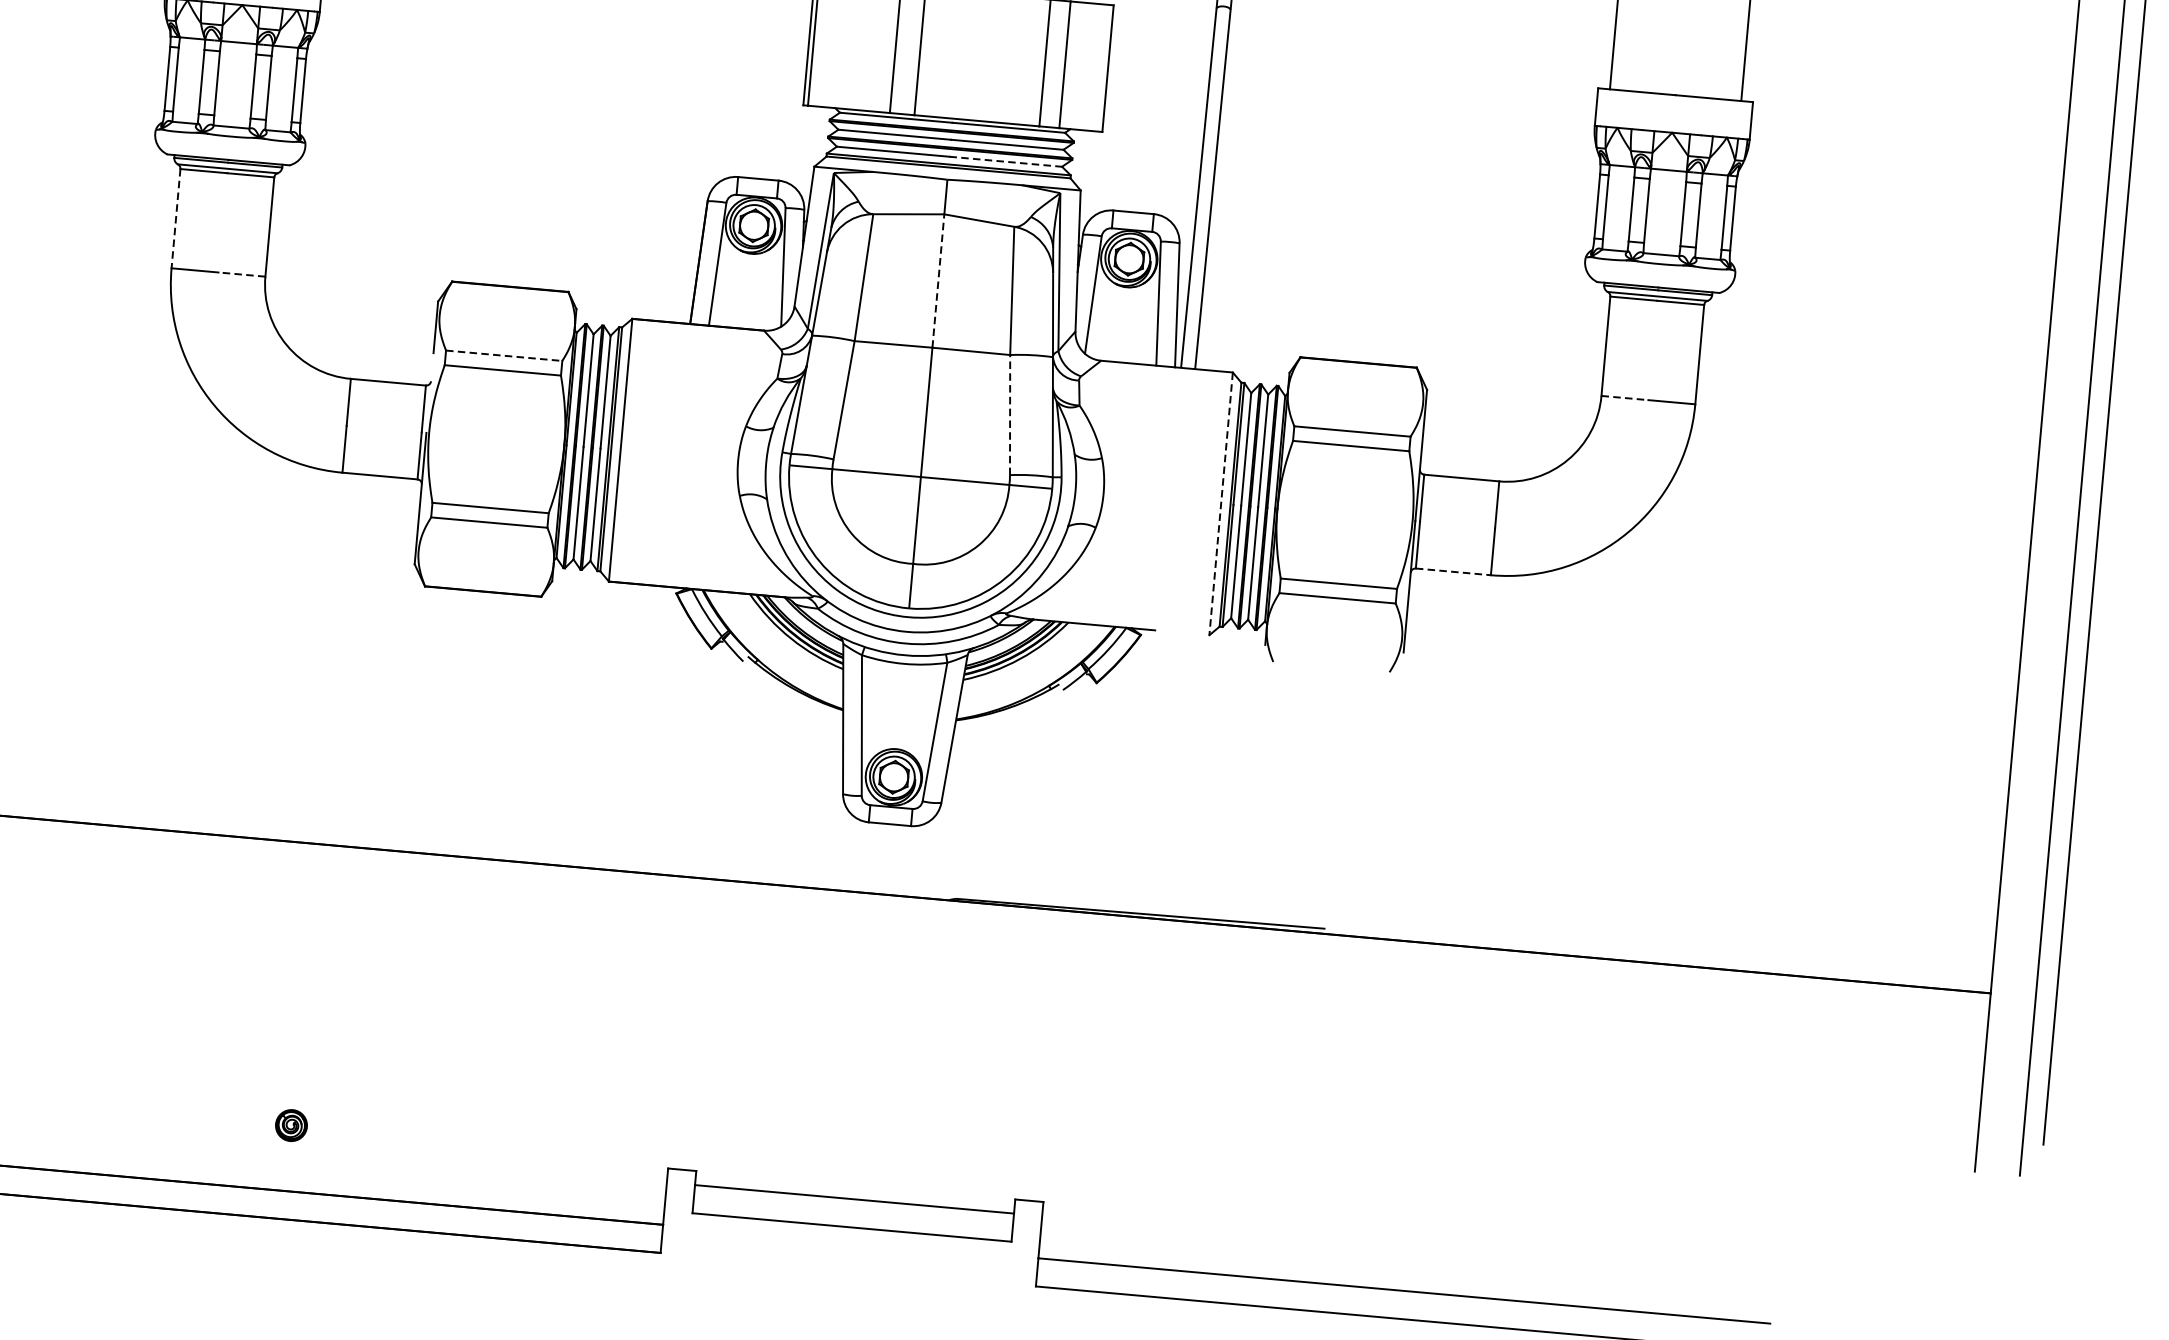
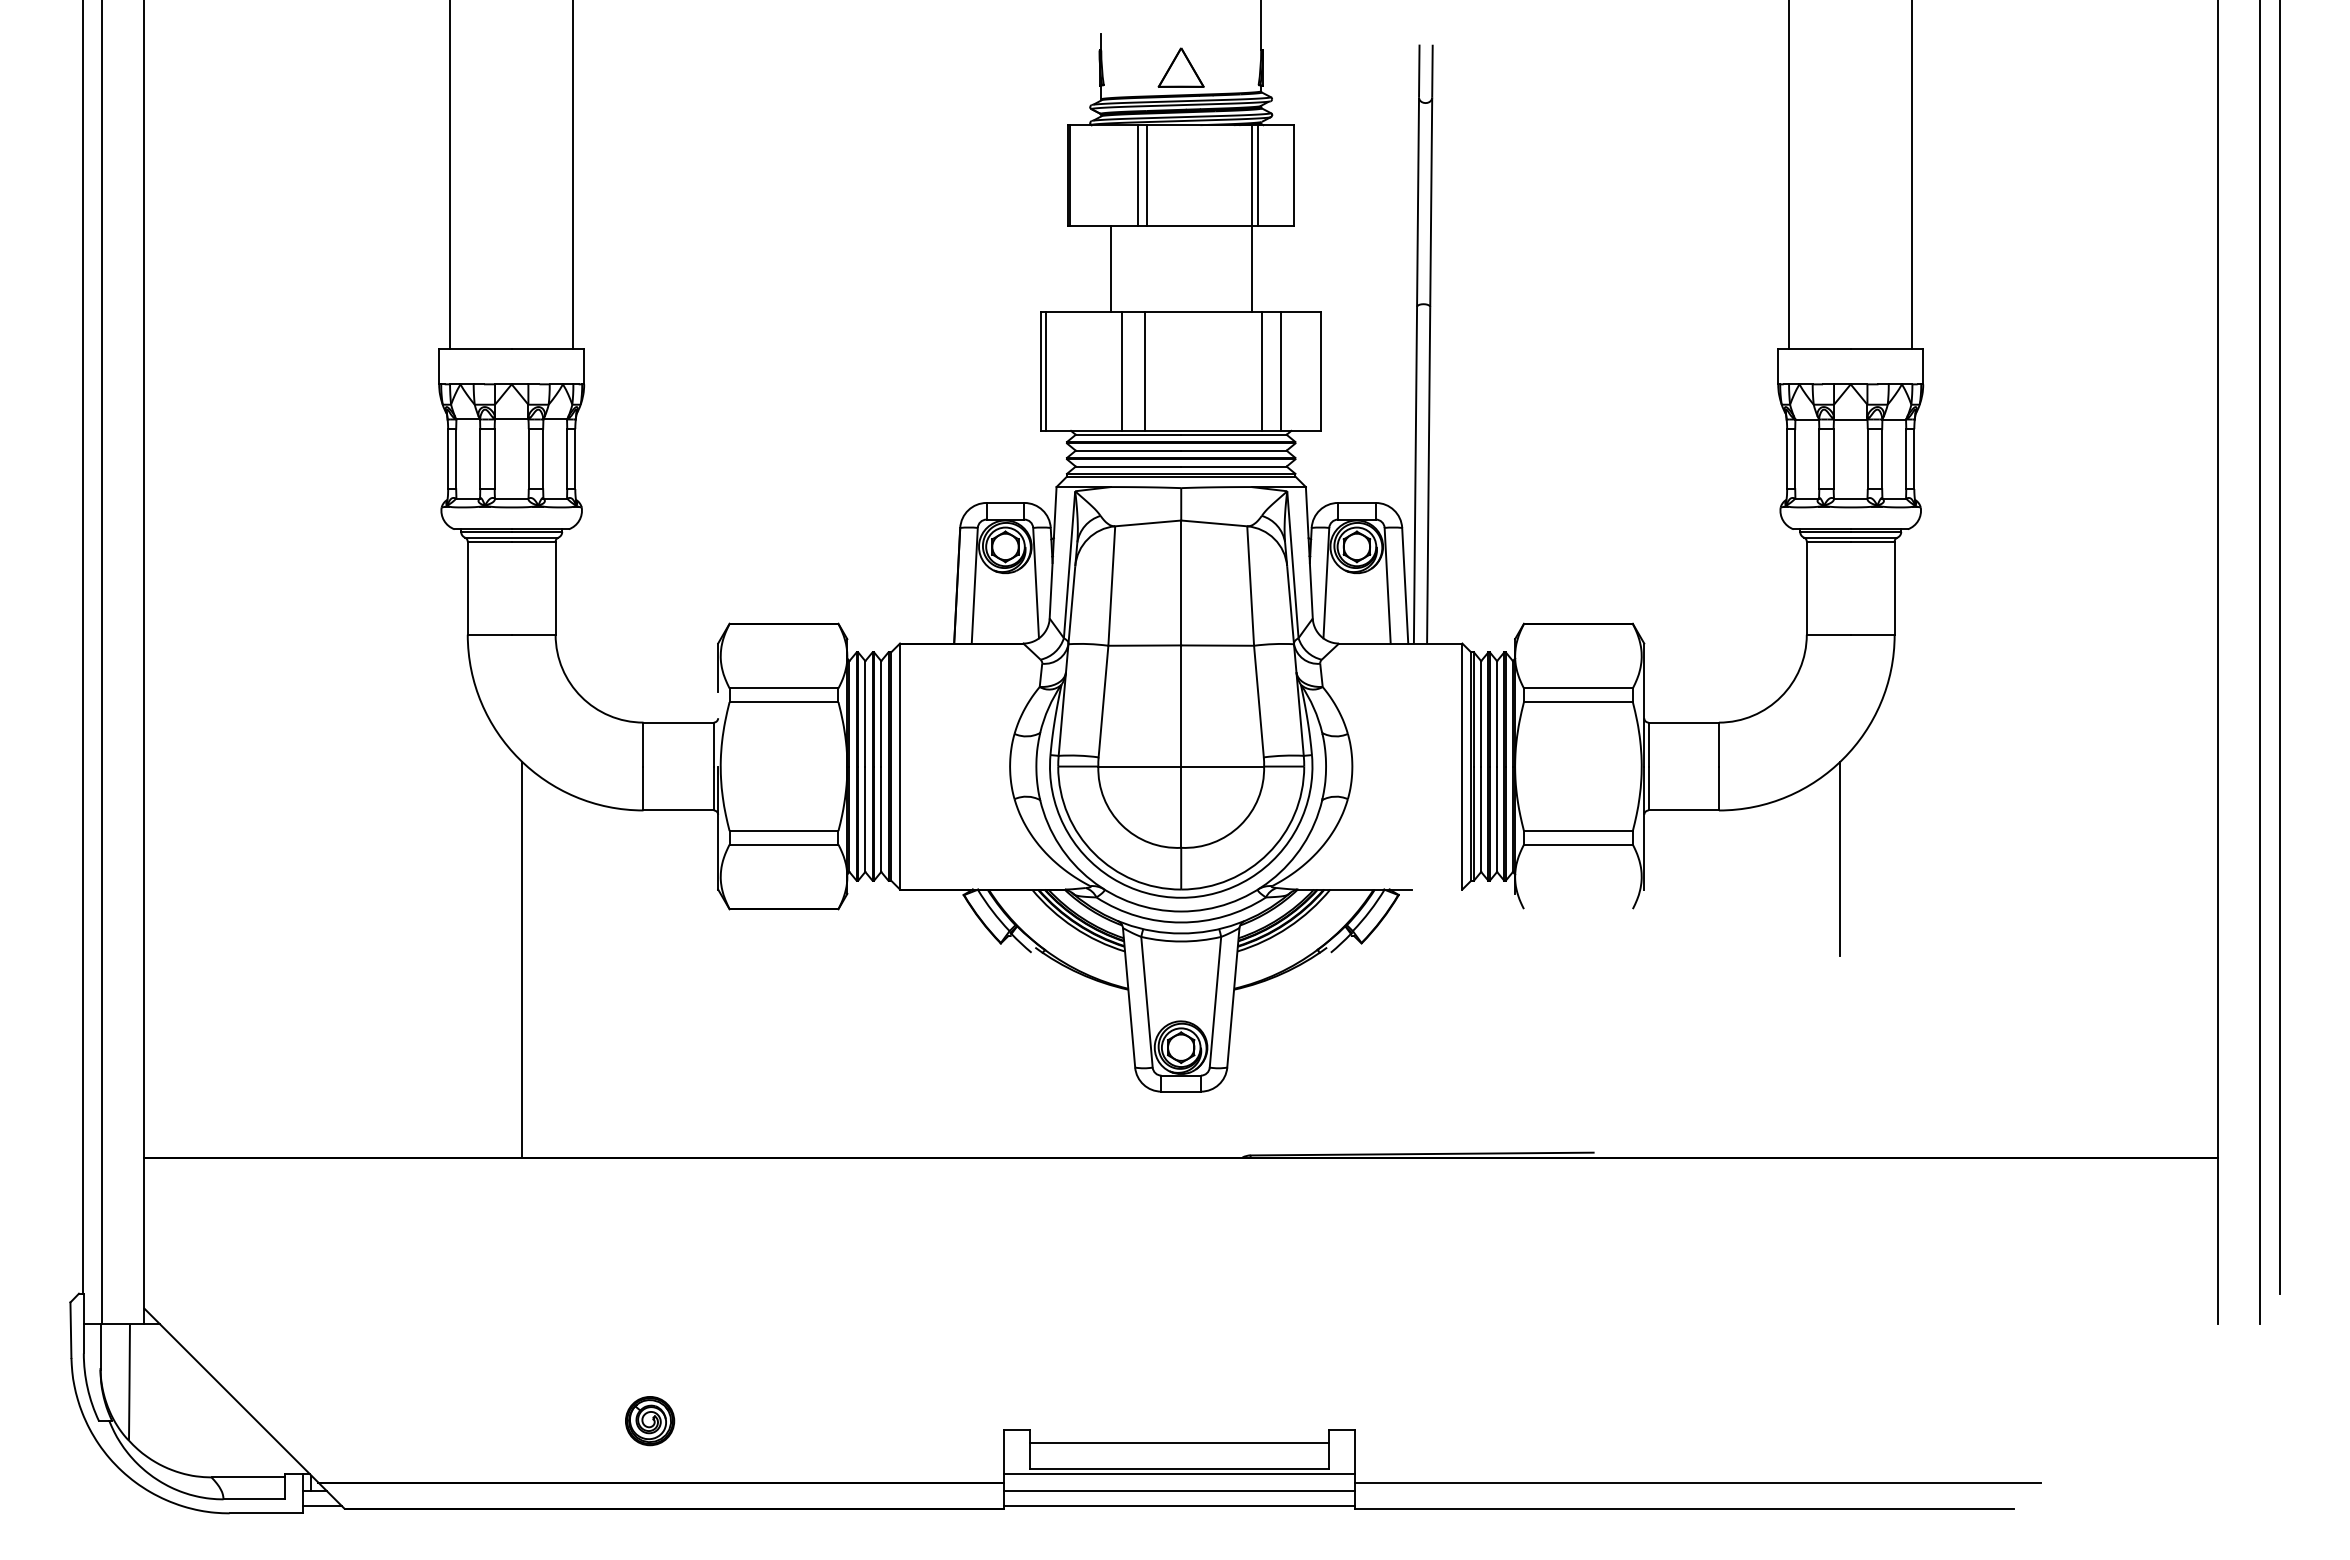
line: (1005, 161) -> (1233, 466), dashed -> solid
line: (175, 218) -> (467, 588), dashed -> solid
line: (241, 274) -> (533, 634), dashed -> solid
line: (938, 280) -> (1181, 582), dashed -> solid
line: (504, 355) -> (784, 688), dashed -> solid
line: (1624, 397) -> (1828, 634), dashed -> solid
line: (1009, 414) -> (1258, 701), dashed -> solid
line: (1221, 504) -> (1462, 767), dashed -> solid
line: (1454, 571) -> (1684, 810), dashed -> solid
line: (199, 620) -> (522, 959), added
line: (1616, 638) -> (1840, 858), added
part: (291, 1125) -> (650, 1421), size x1.67
line: (851, 1231) -> (1179, 1473), added
line: (849, 1251) -> (1179, 1491), added
line: (848, 1267) -> (1179, 1506), added

